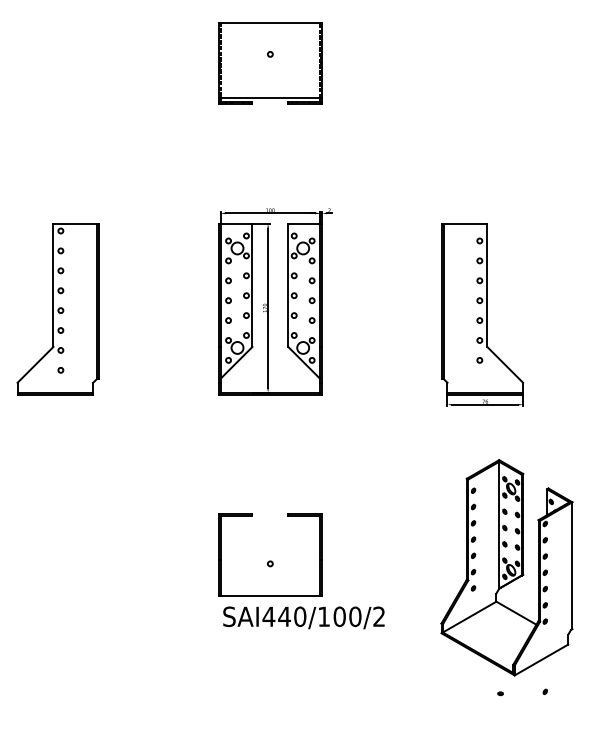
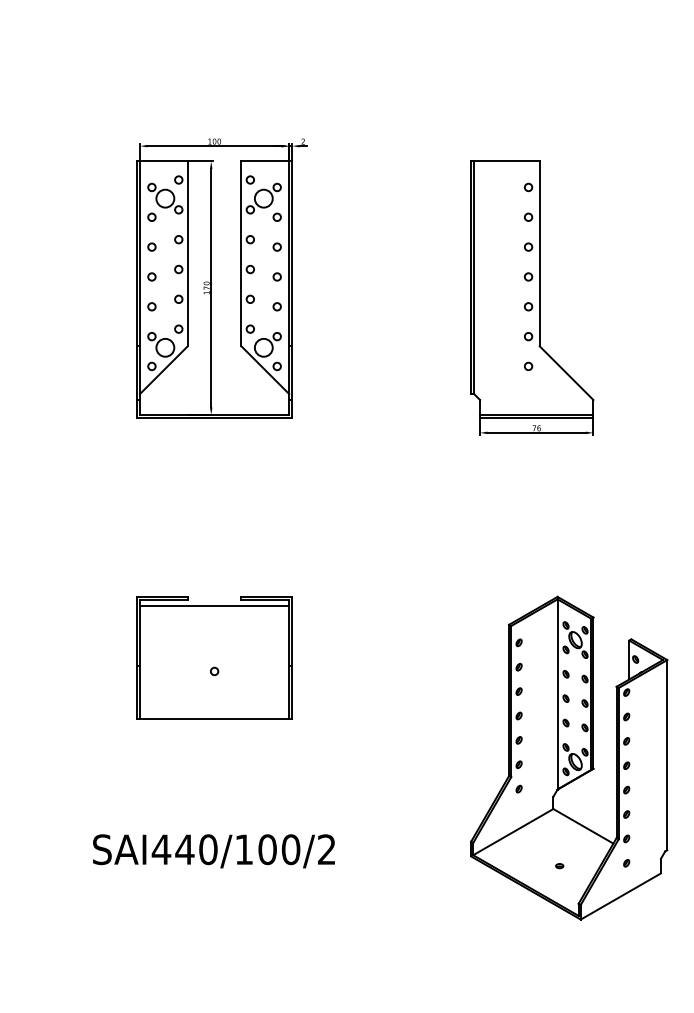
line: (270, 520) -> (214, 606), added
part: (506, 567) -> (568, 757), moved
text: (303, 617) -> (213, 850), moved

